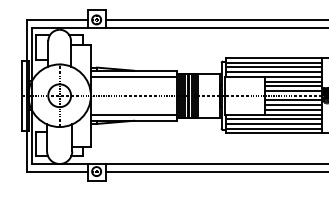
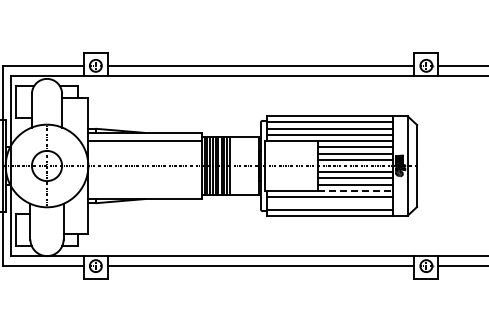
line: (134, 114) -> (145, 190), removed
line: (293, 114) -> (355, 190), solid -> dashed
line: (273, 124) -> (329, 203), removed

